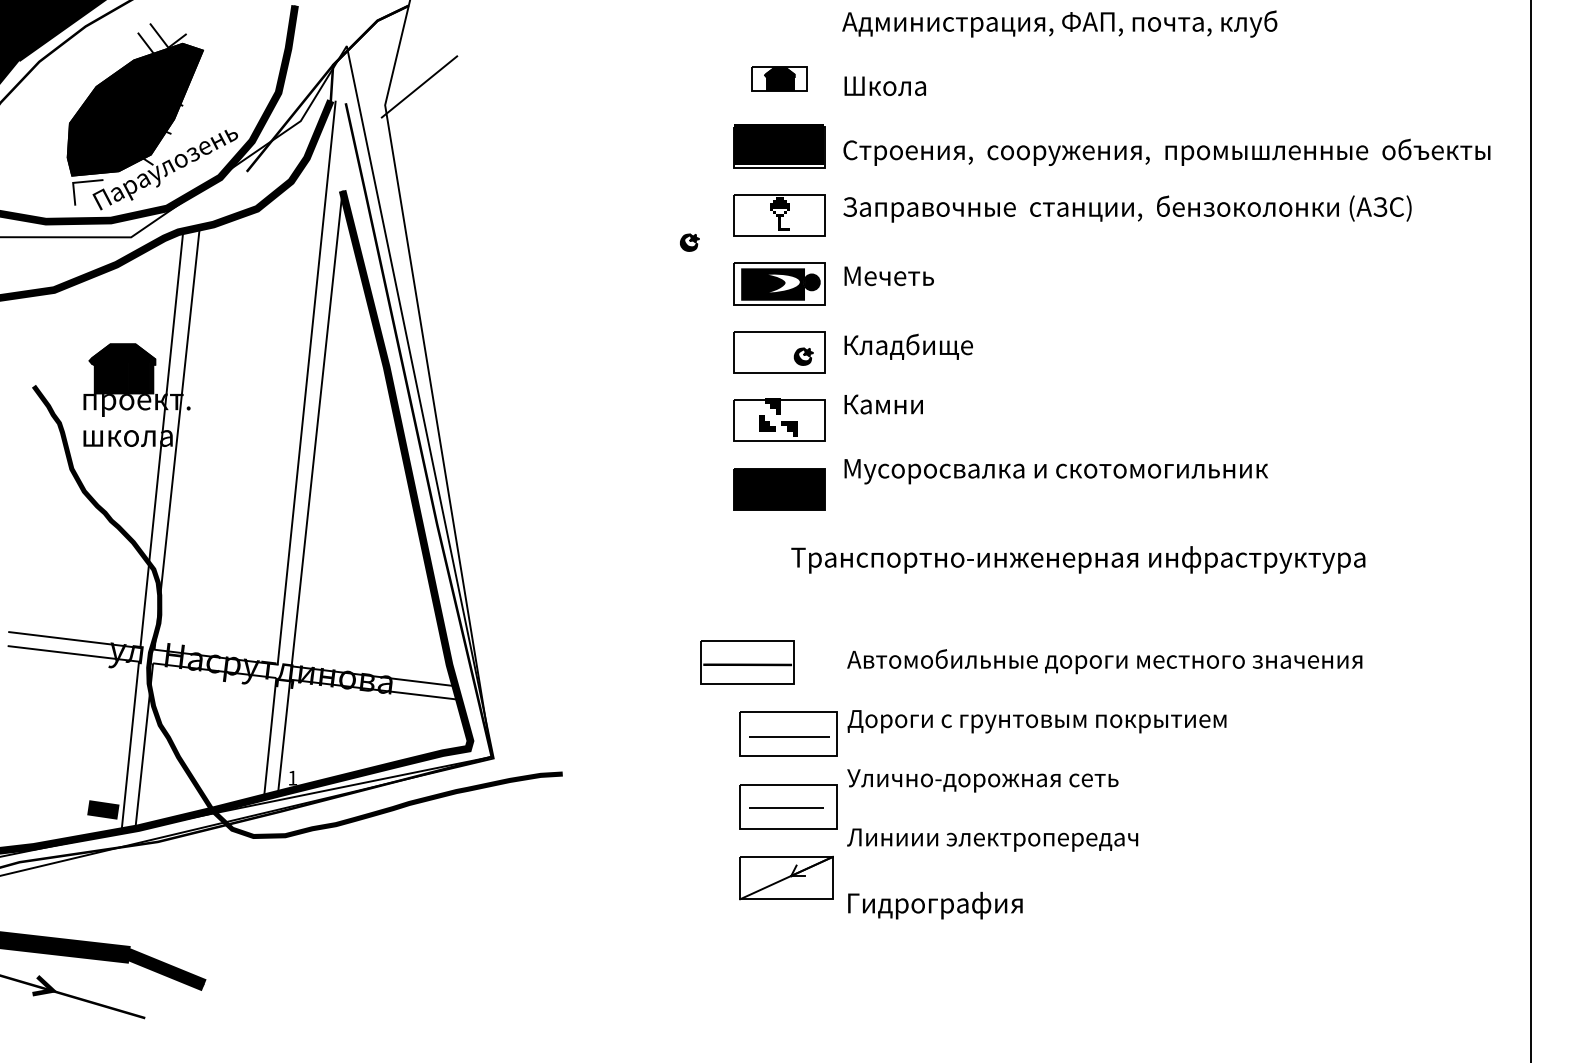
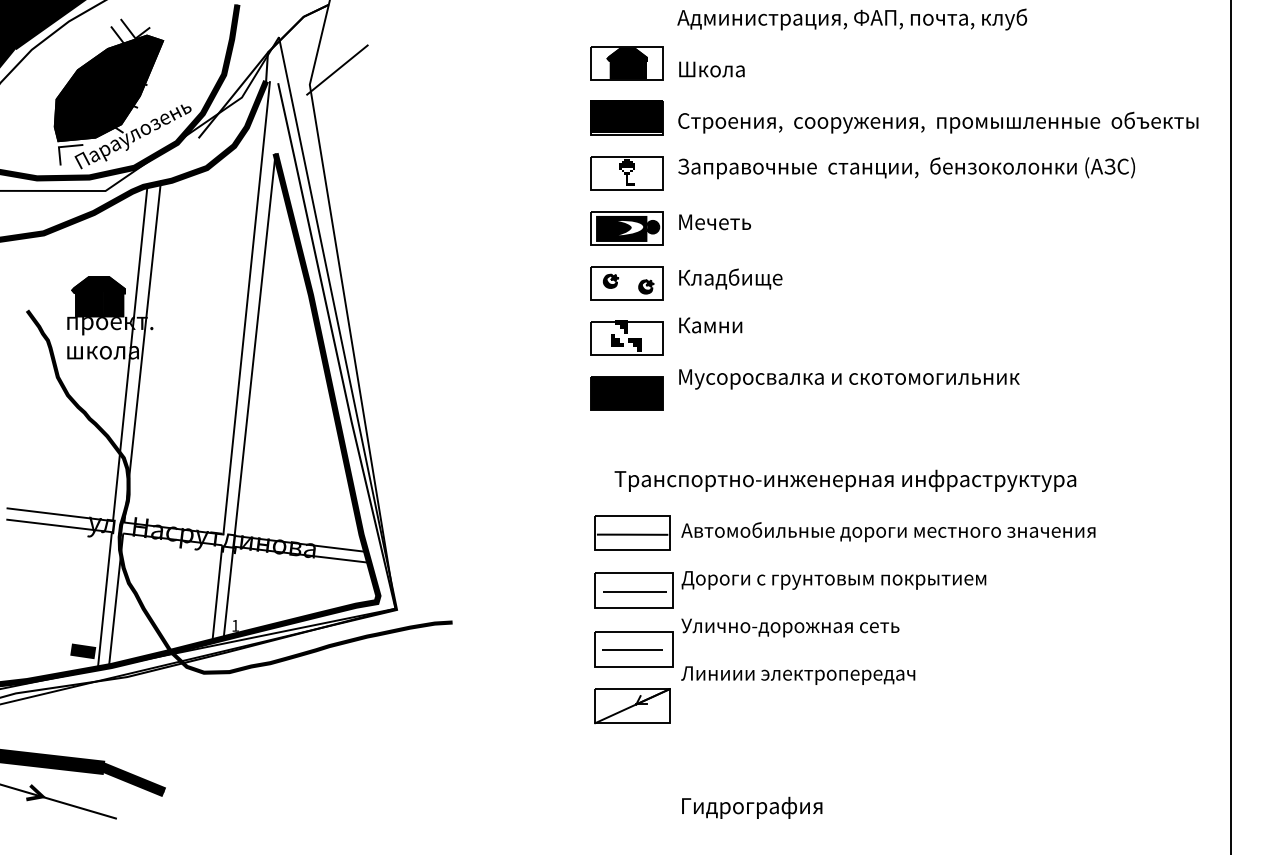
part: (779, 78) -> (626, 63), size x1.67
part: (689, 242) -> (610, 281), moved
text: (1078, 559) -> (845, 480), moved
part: (747, 662) -> (632, 532), moved
text: (935, 905) -> (752, 807), moved

